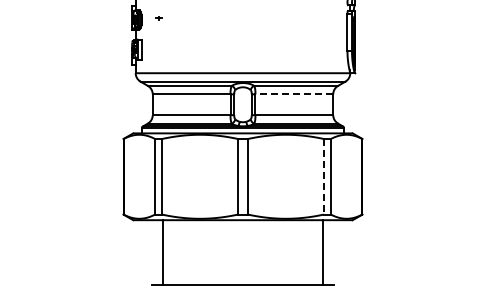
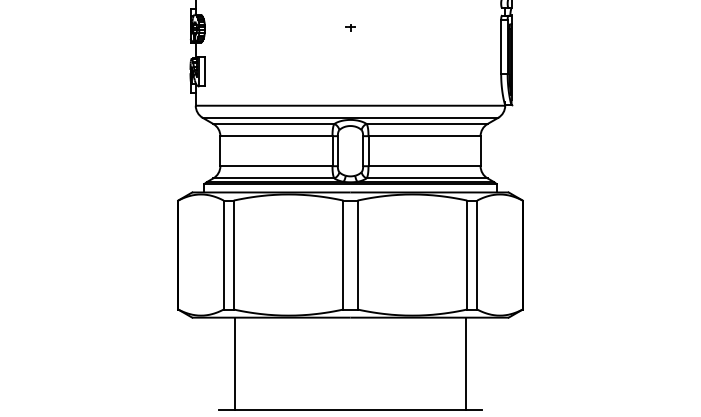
part: (158, 18) -> (349, 26), moved
line: (294, 94) -> (424, 136), dashed -> solid
line: (323, 176) -> (466, 254), dashed -> solid

